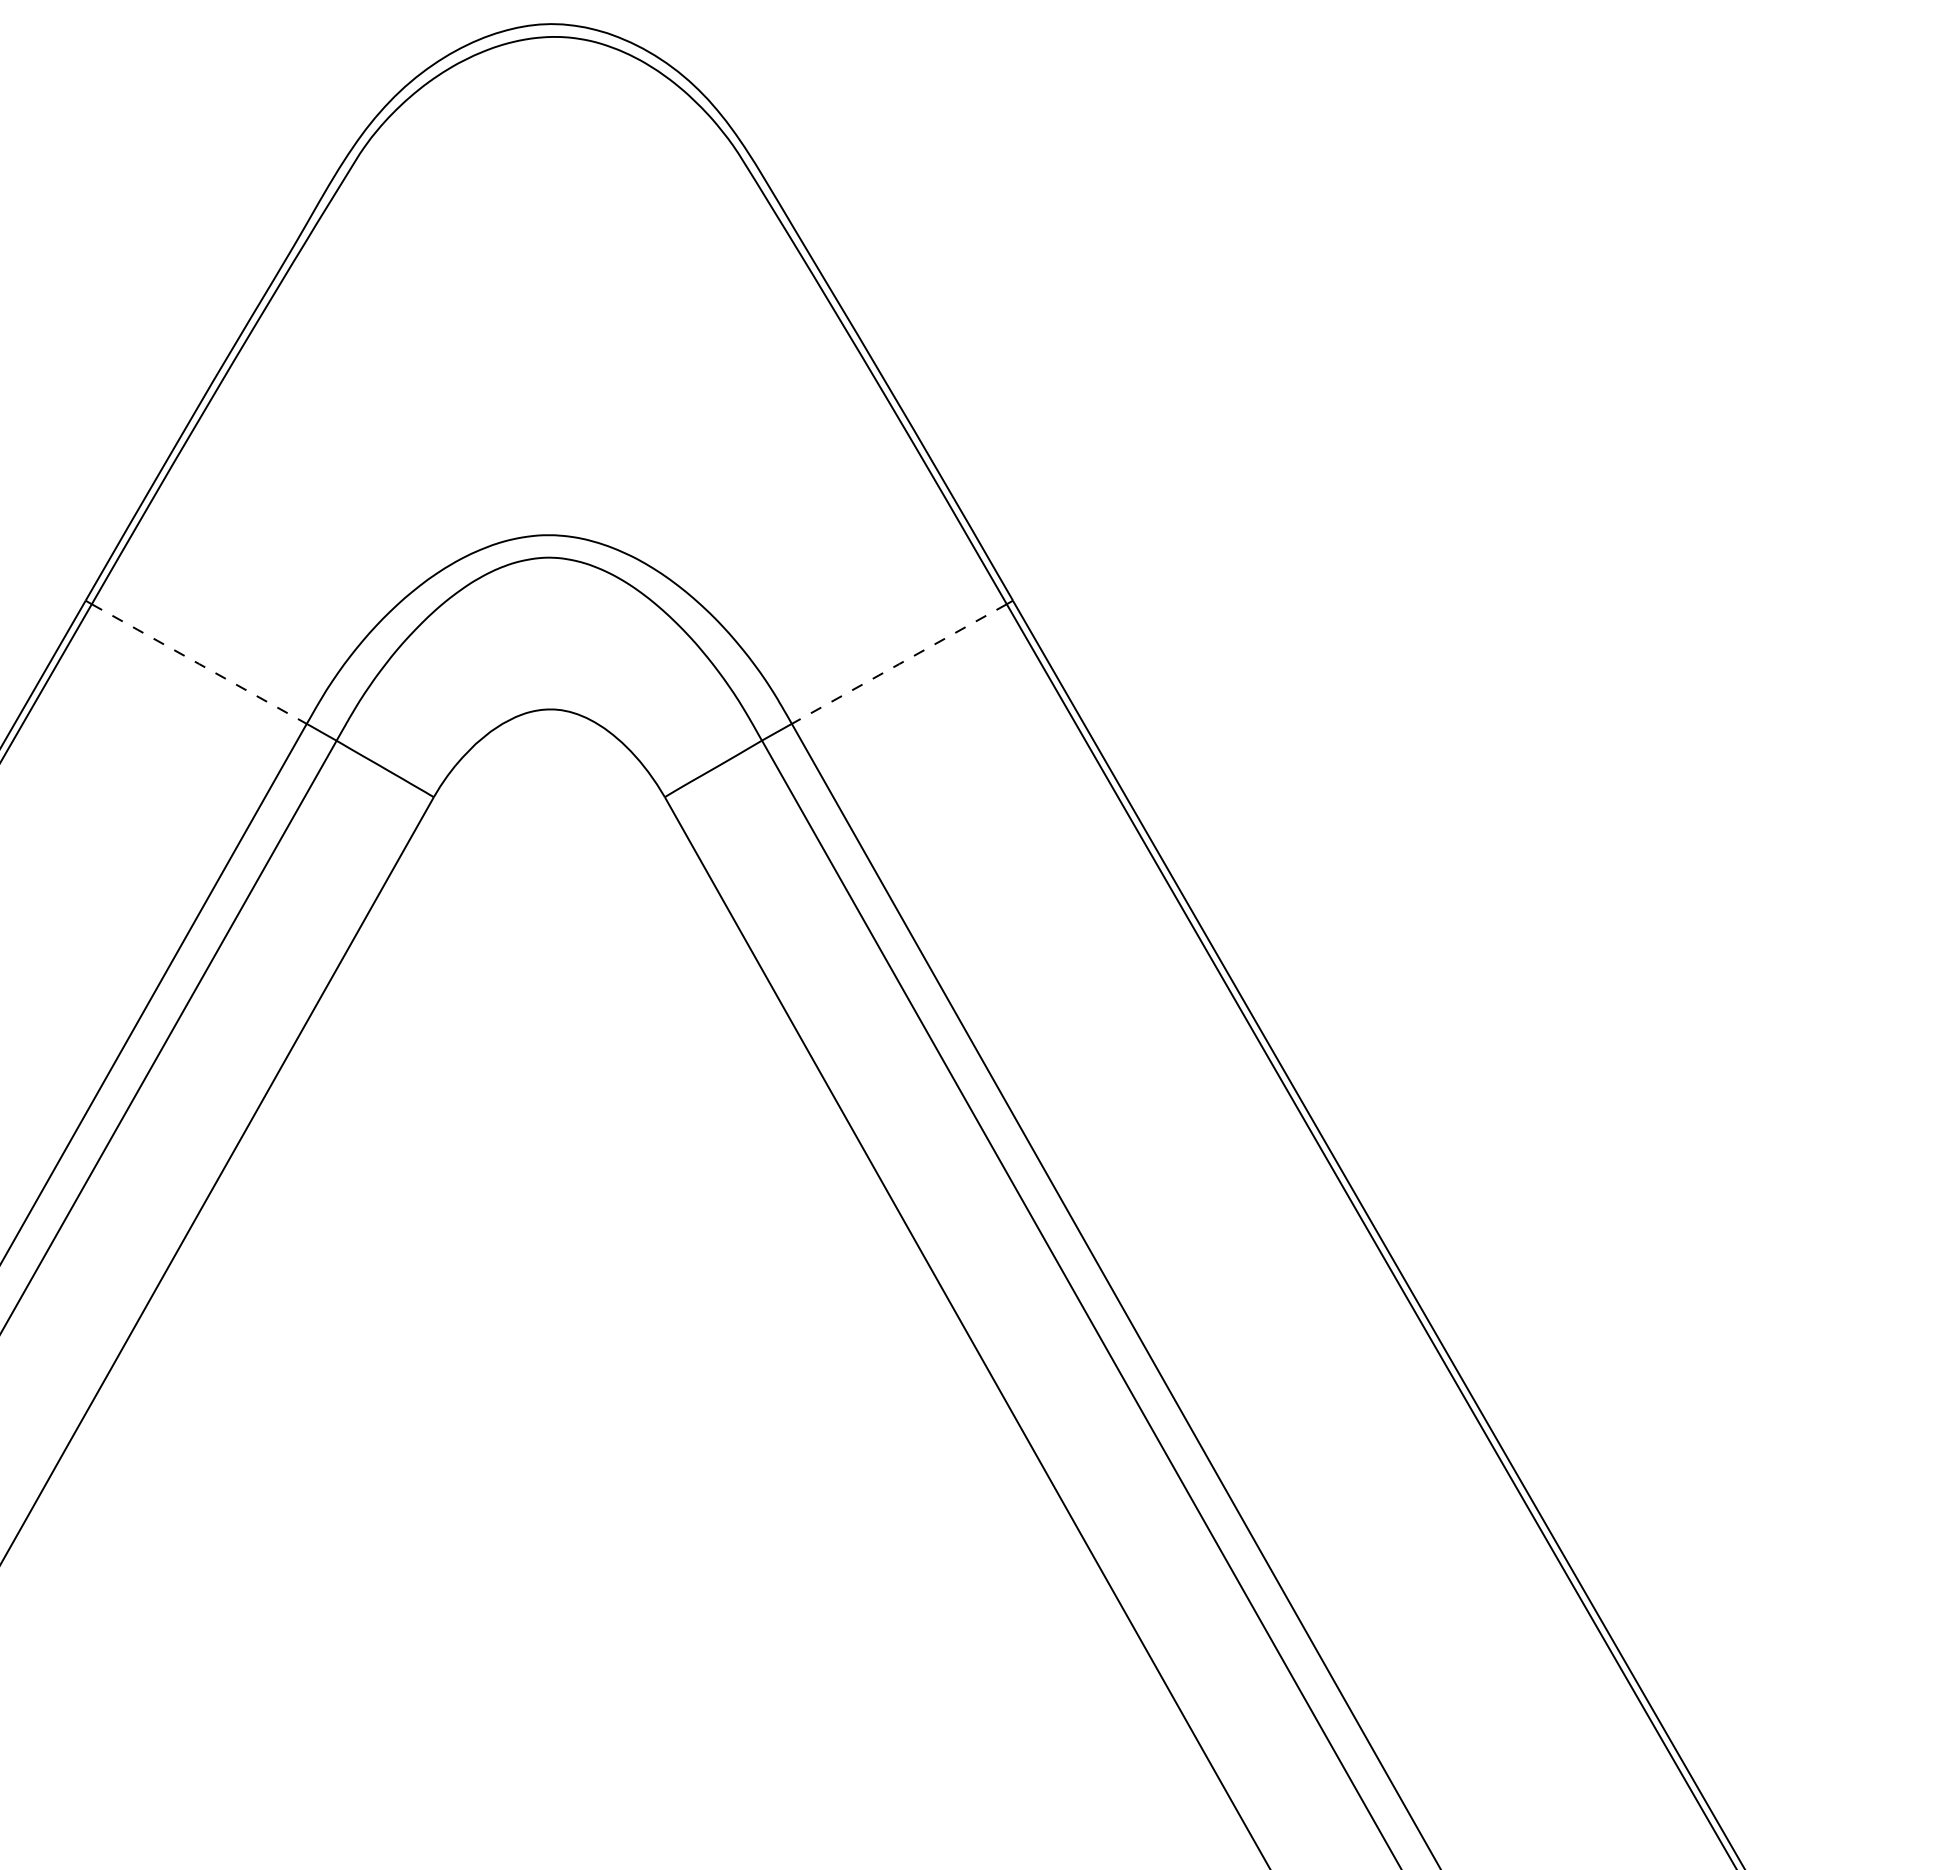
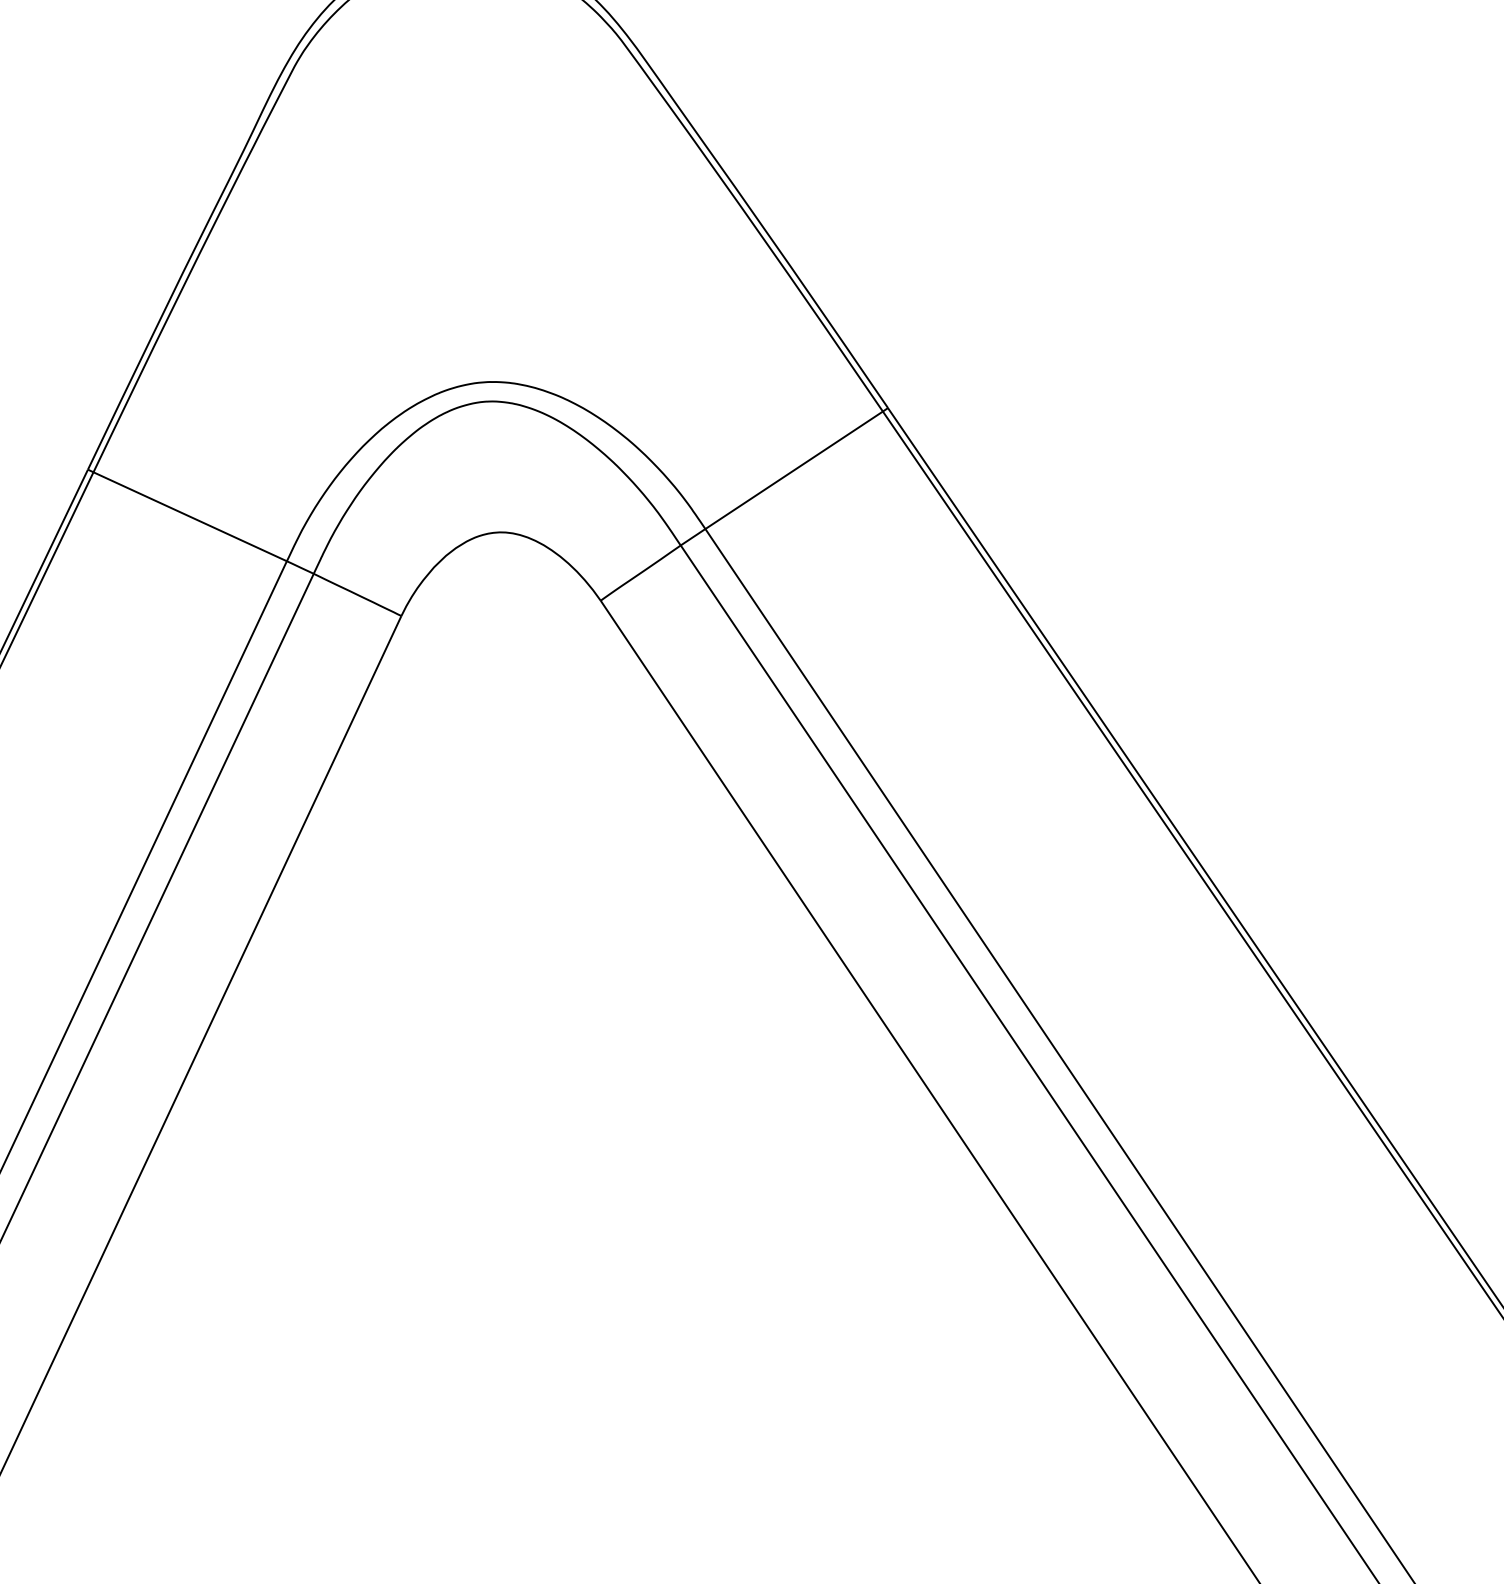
line: (199, 664) -> (190, 517), dashed -> solid
line: (899, 664) -> (794, 470), dashed -> solid

